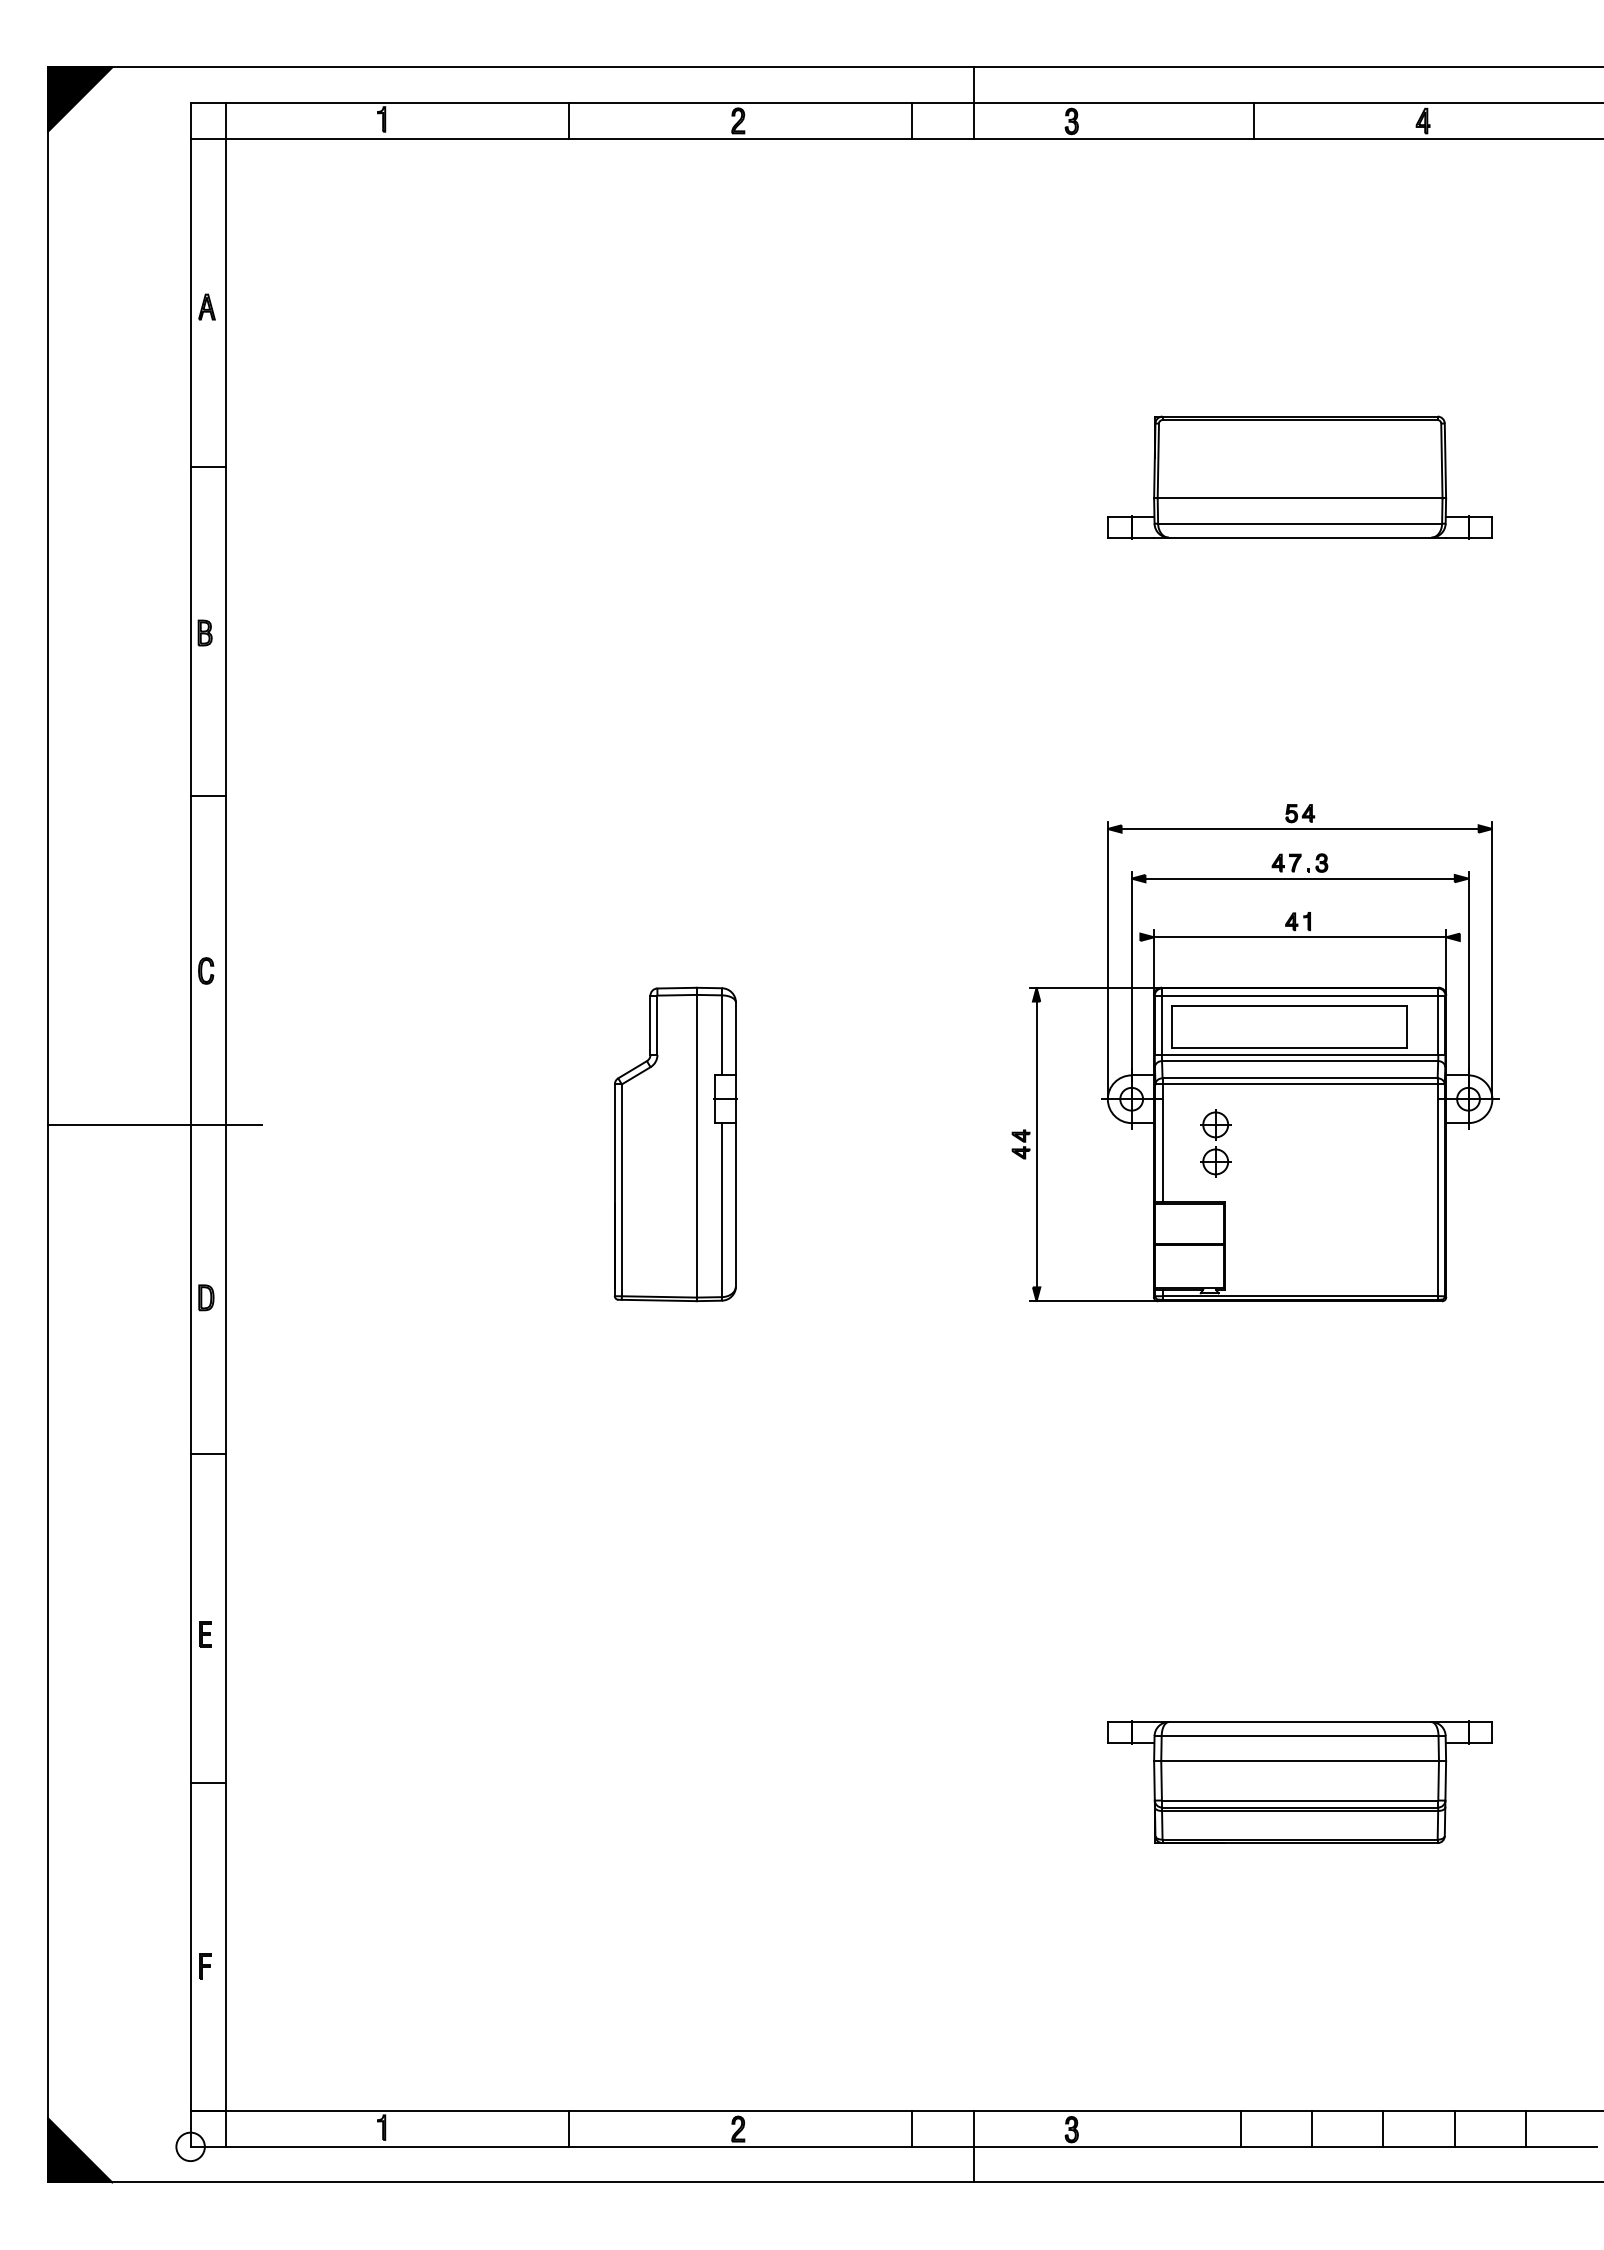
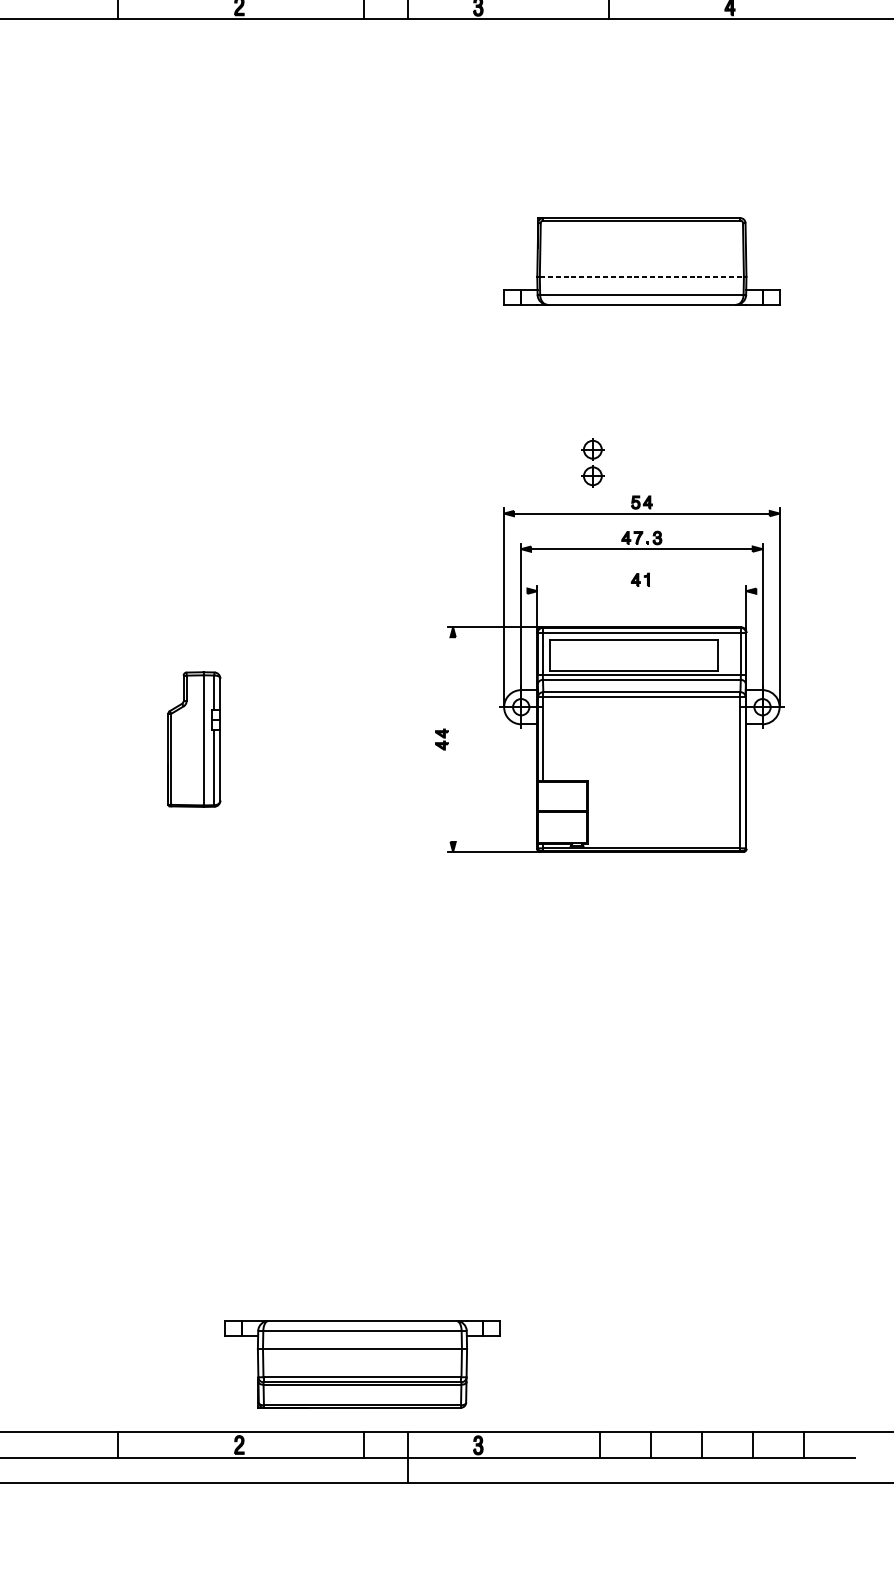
line: (1300, 498) -> (642, 276), solid -> dashed
line: (1300, 937) -> (642, 591), removed
part: (1215, 1143) -> (592, 463), moved
part: (675, 1144) -> (194, 739), size x0.6
line: (1036, 1144) -> (453, 739), removed
part: (1299, 1781) -> (362, 1363), moved

